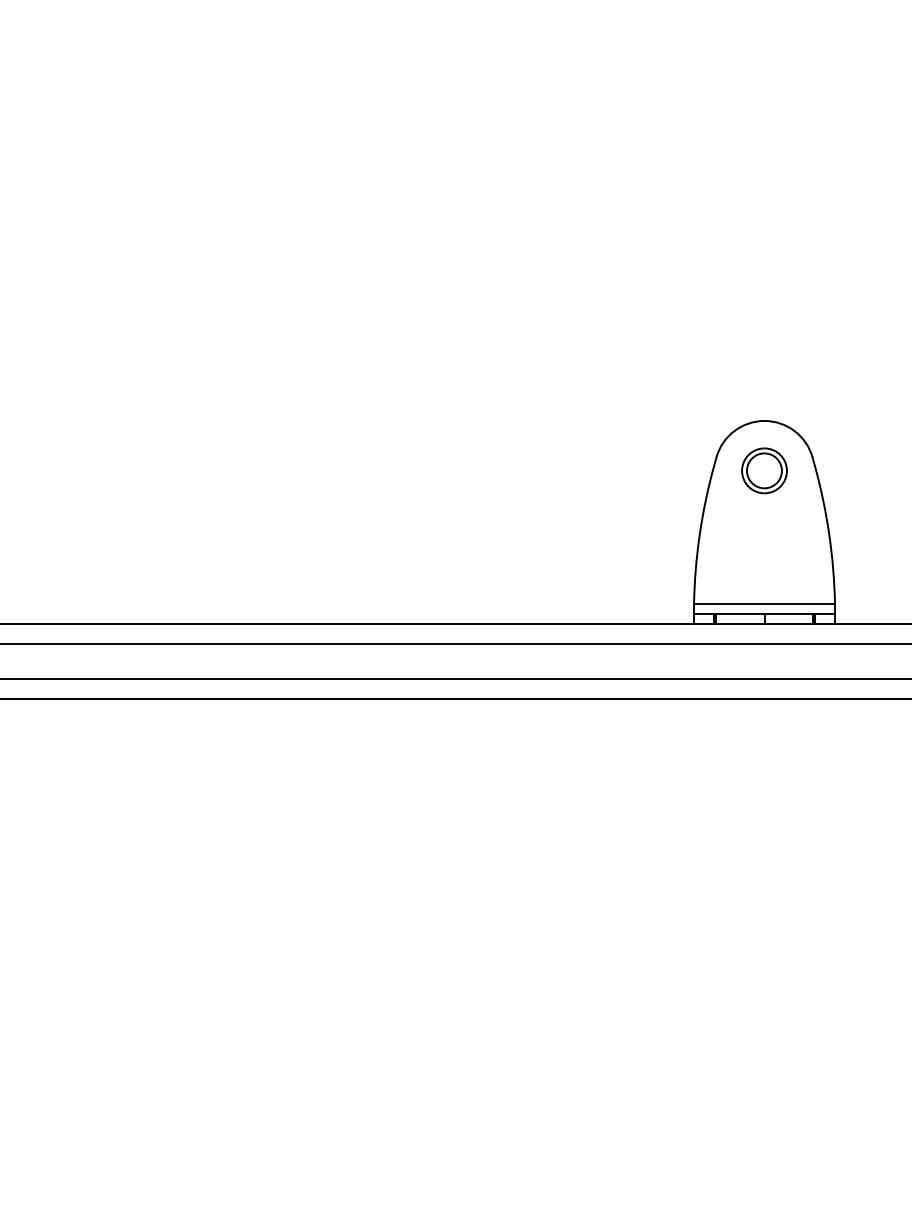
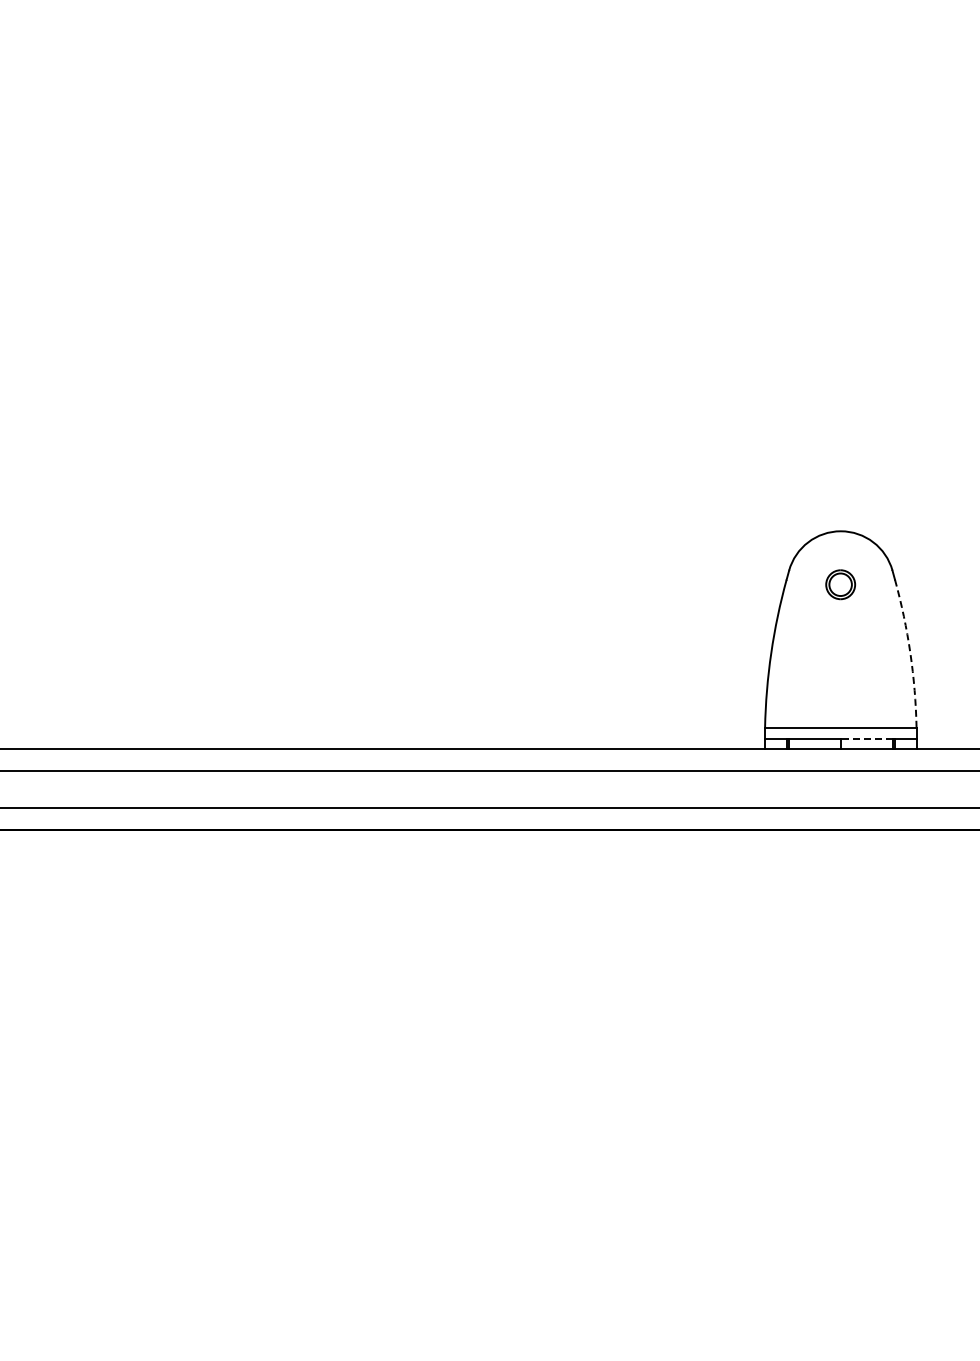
part: (764, 470) -> (840, 584), size x0.6
arc: (829, 534) -> (910, 653), solid -> dashed
line: (788, 613) -> (866, 738), solid -> dashed

